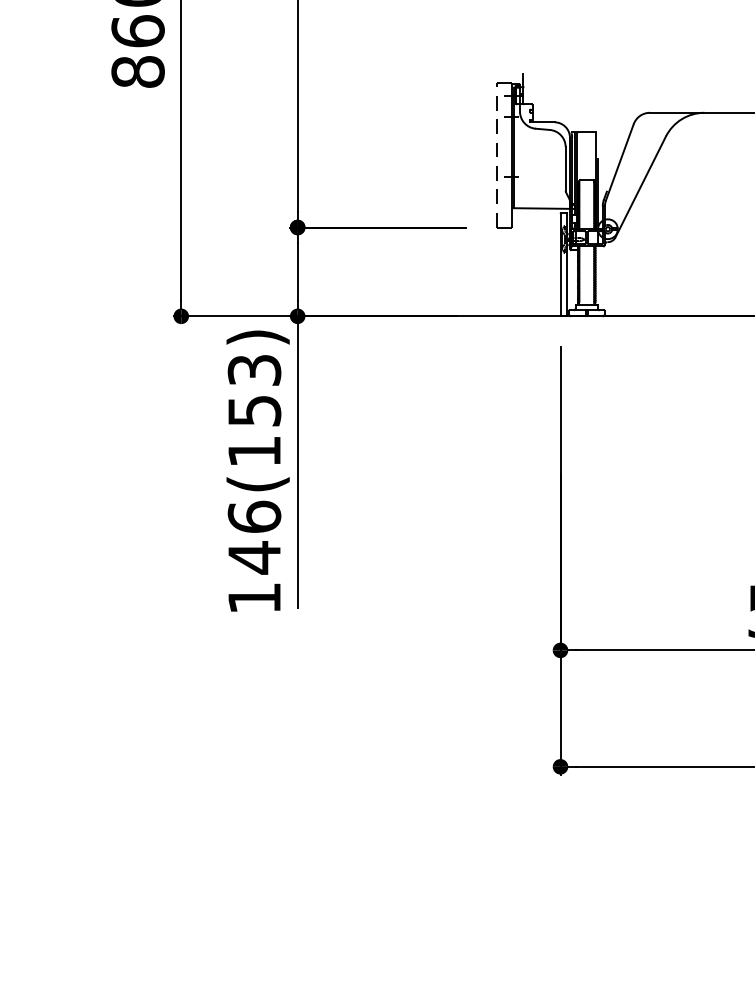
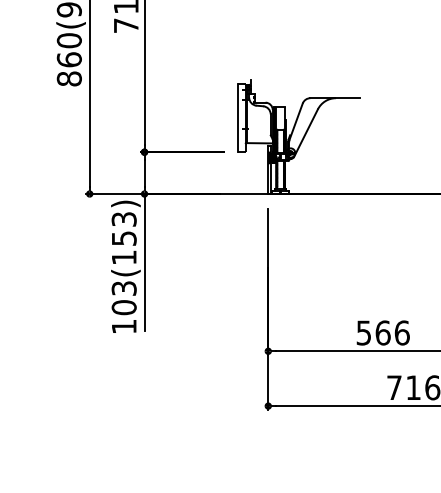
line: (497, 153) -> (238, 117), dashed -> solid
text: (252, 536) -> (123, 297), 146(153) -> 103(153)

